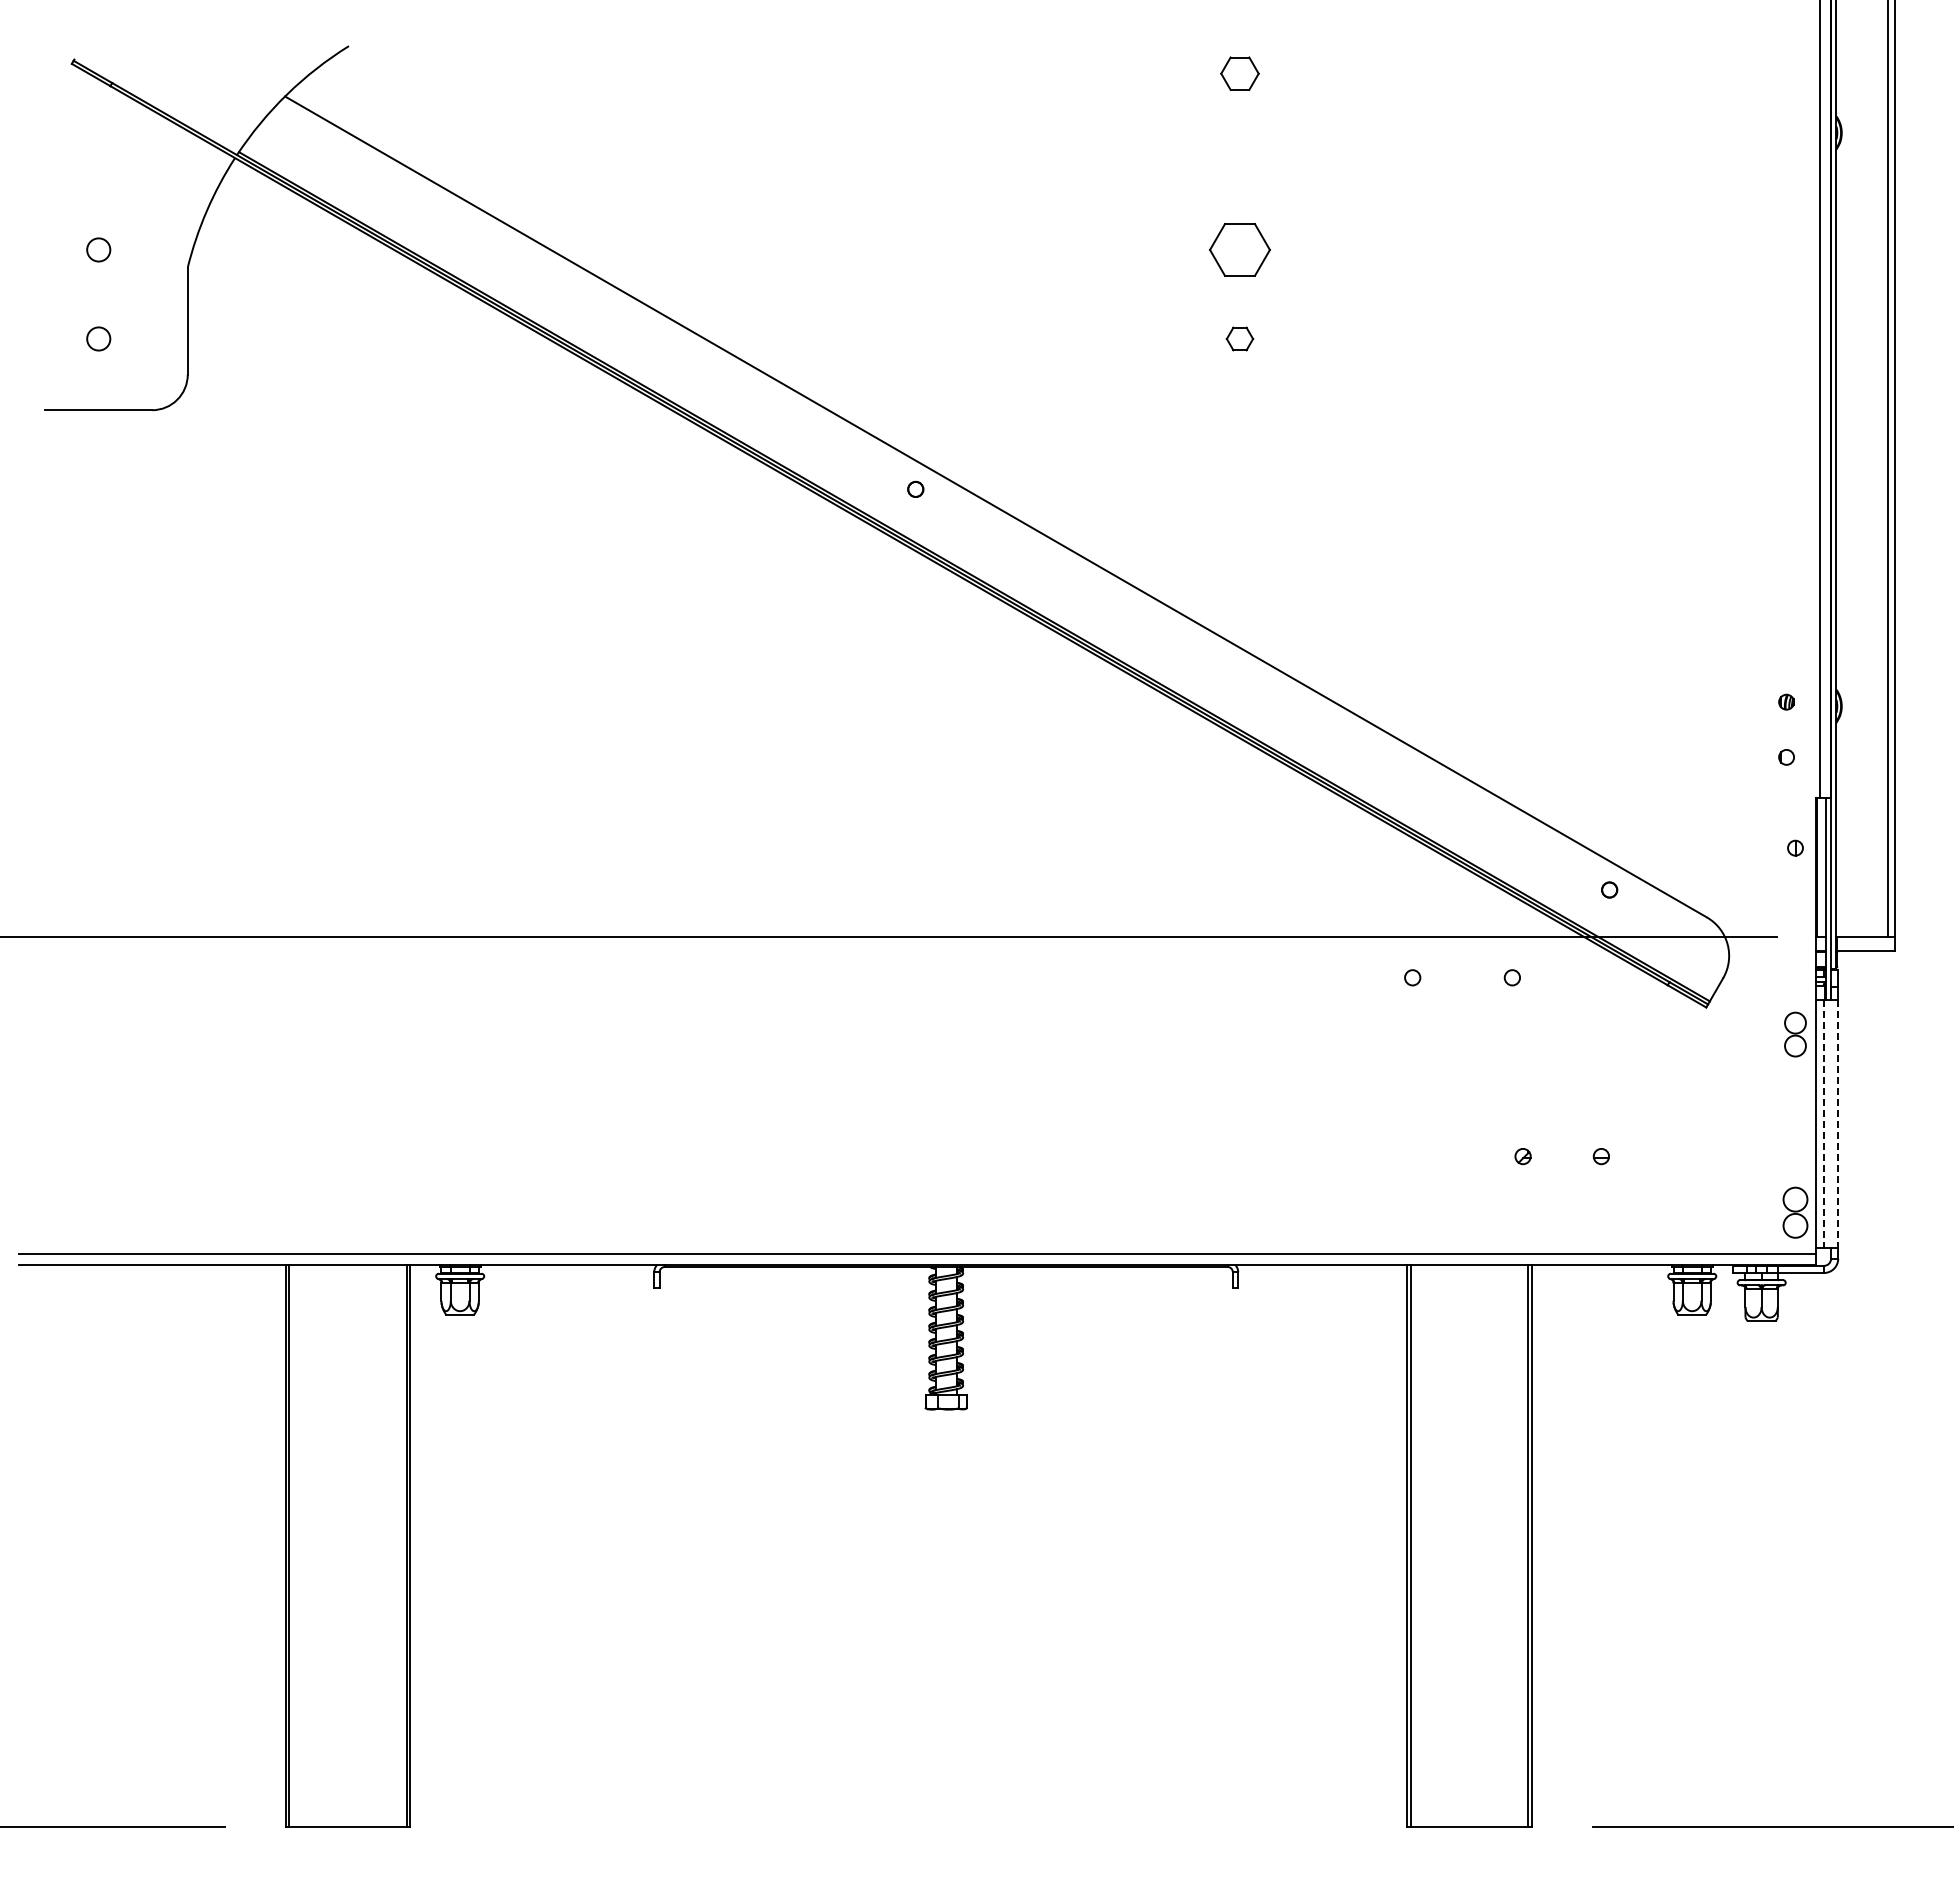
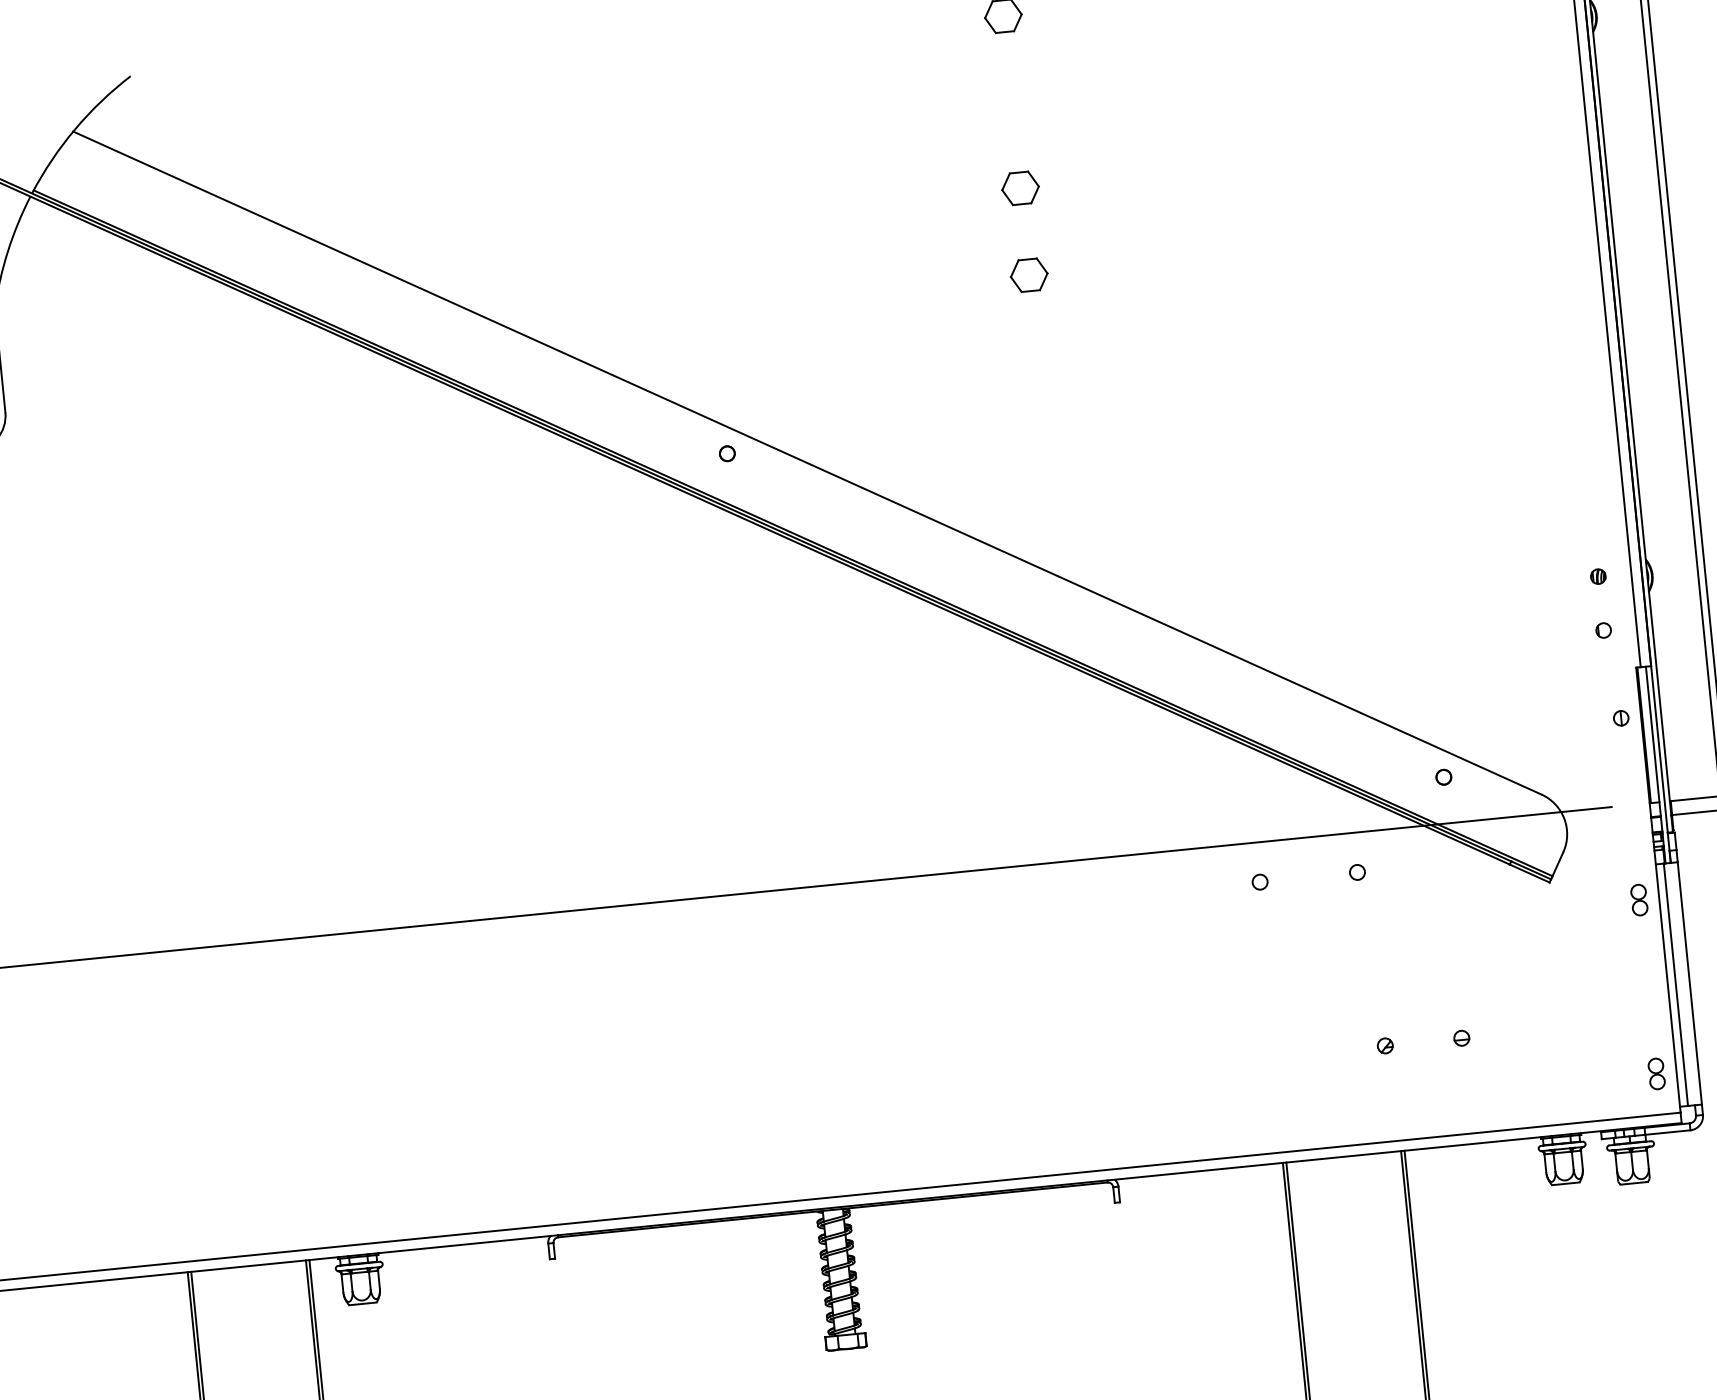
part: (1239, 249) -> (1020, 187), size x0.62
part: (1239, 338) -> (1028, 274), size x1.43
part: (1795, 1033) -> (1639, 899), size x0.71
line: (1823, 1124) -> (1675, 985), dashed -> solid
line: (1838, 1124) -> (1690, 983), dashed -> solid
part: (1795, 1211) -> (1656, 1073), size x0.62

